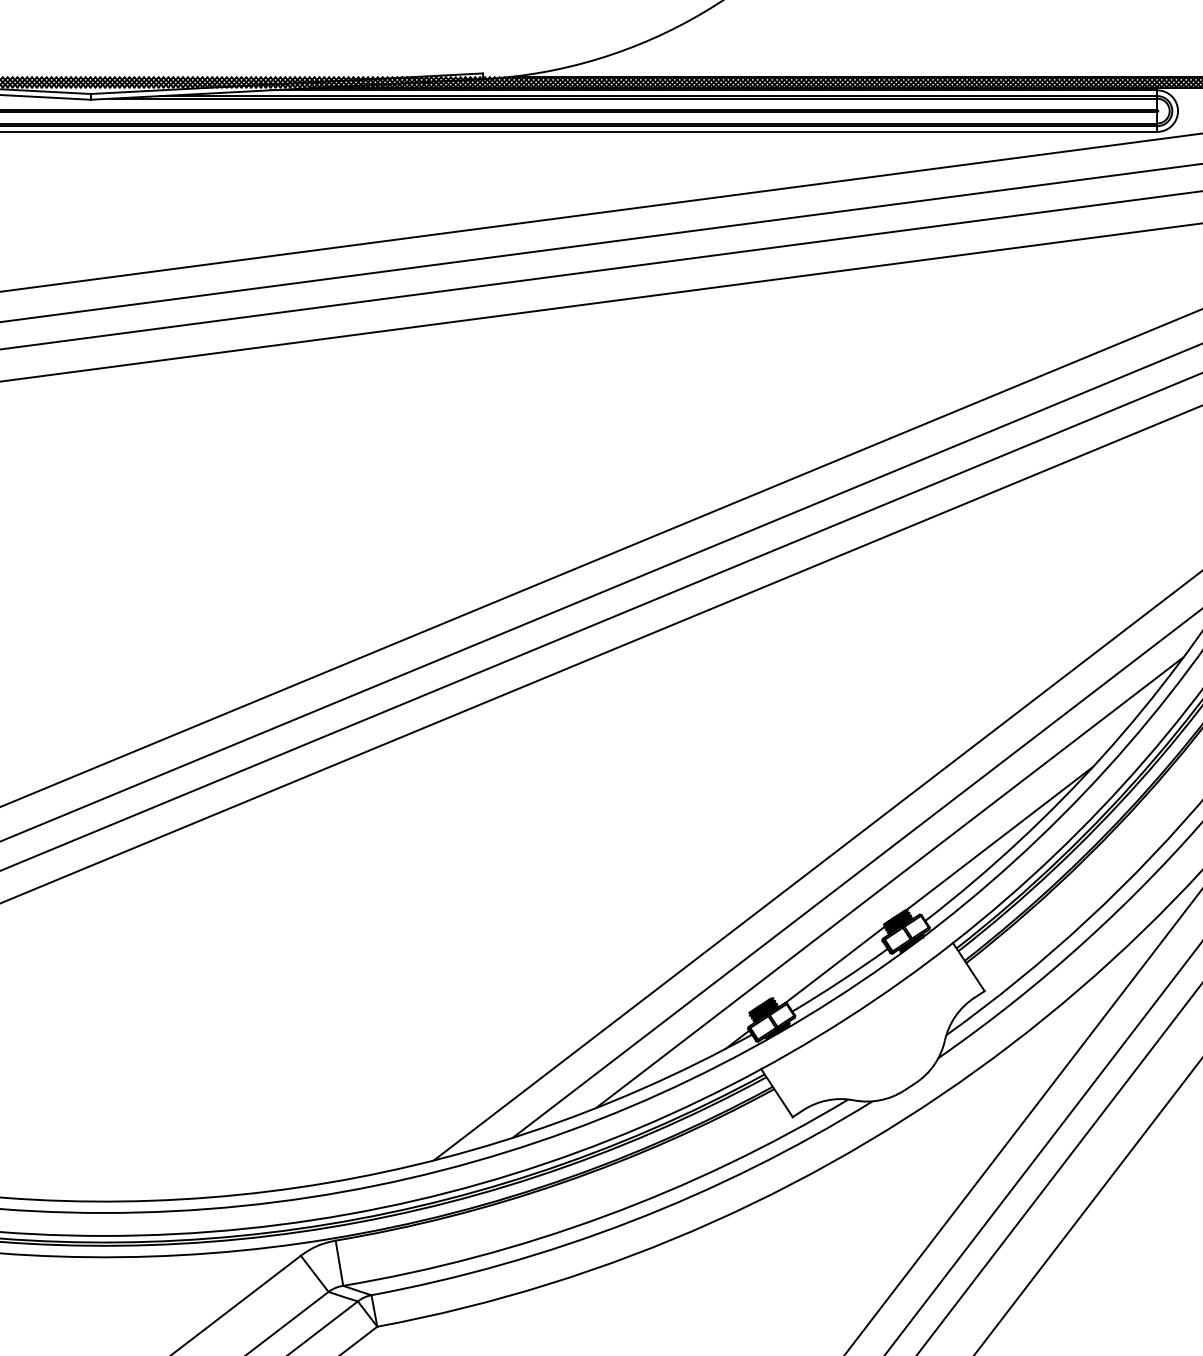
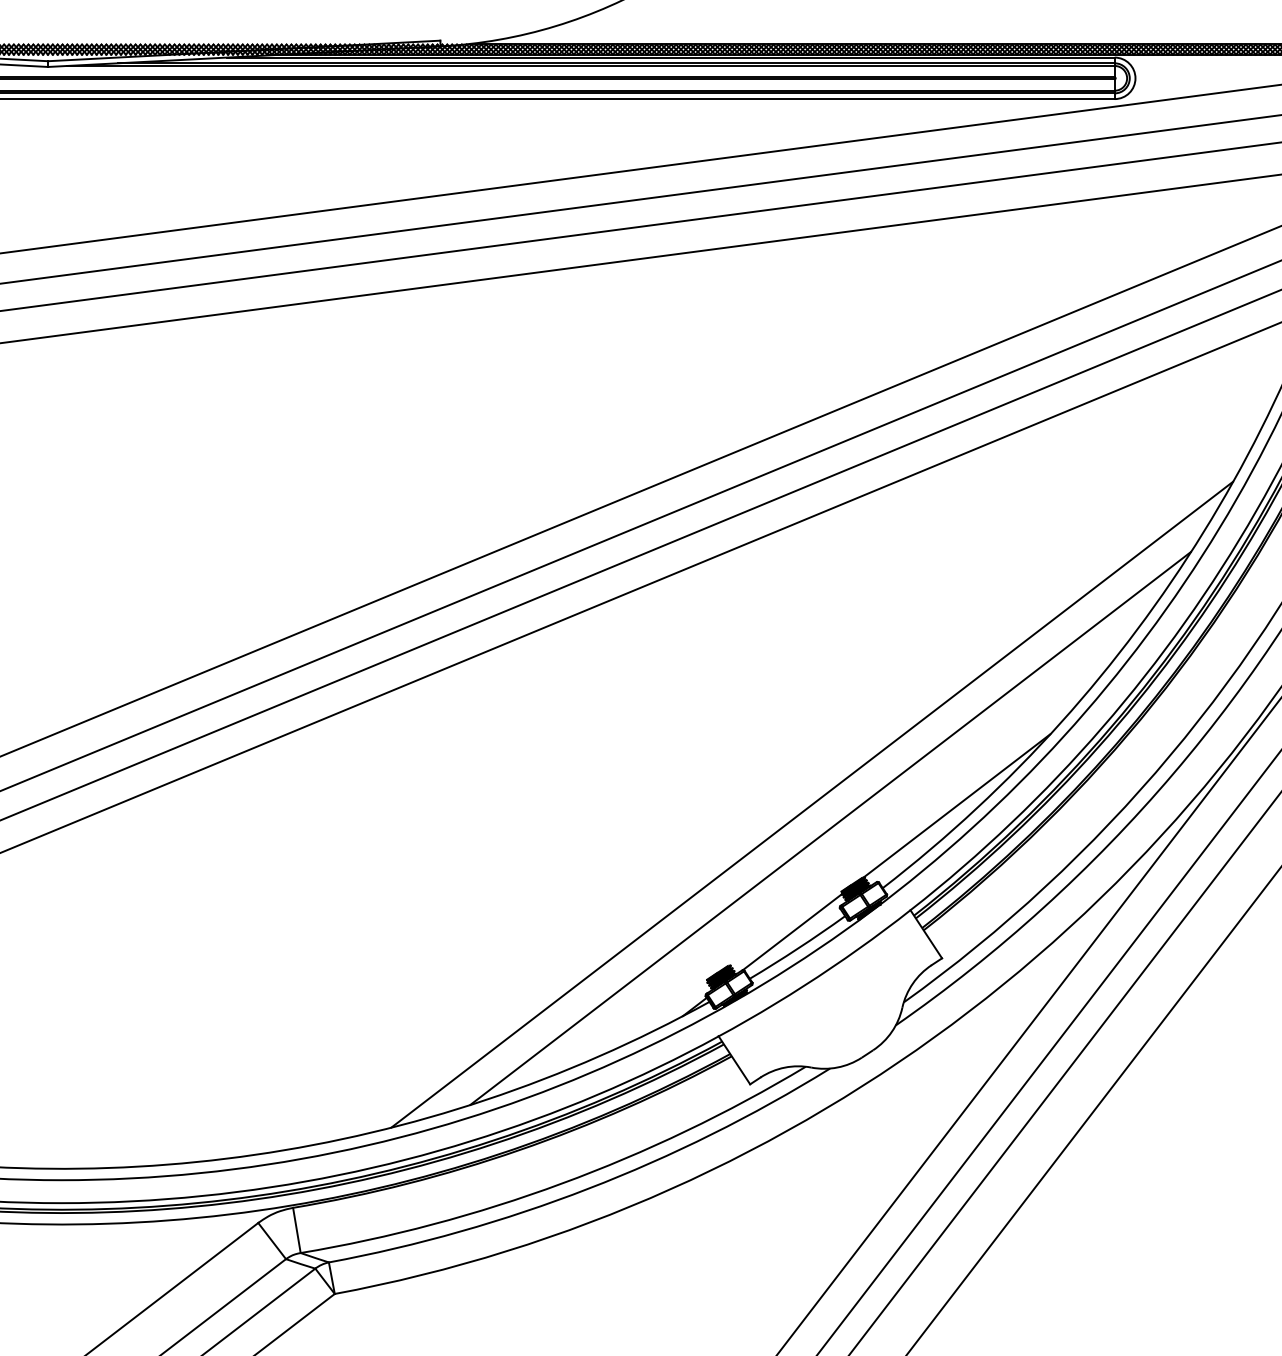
line: (889, 882) -> (846, 849), removed

